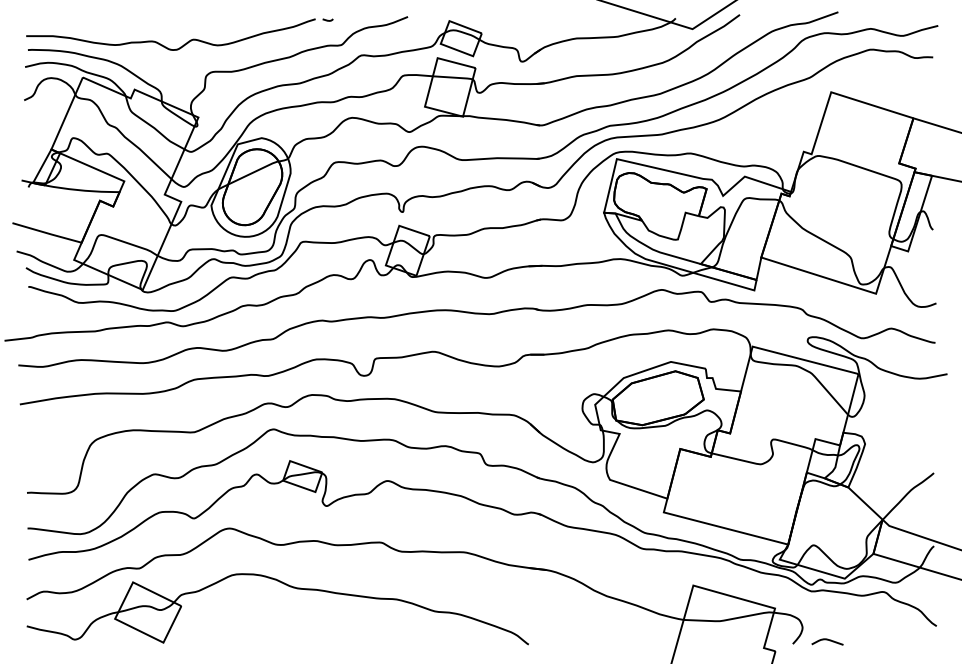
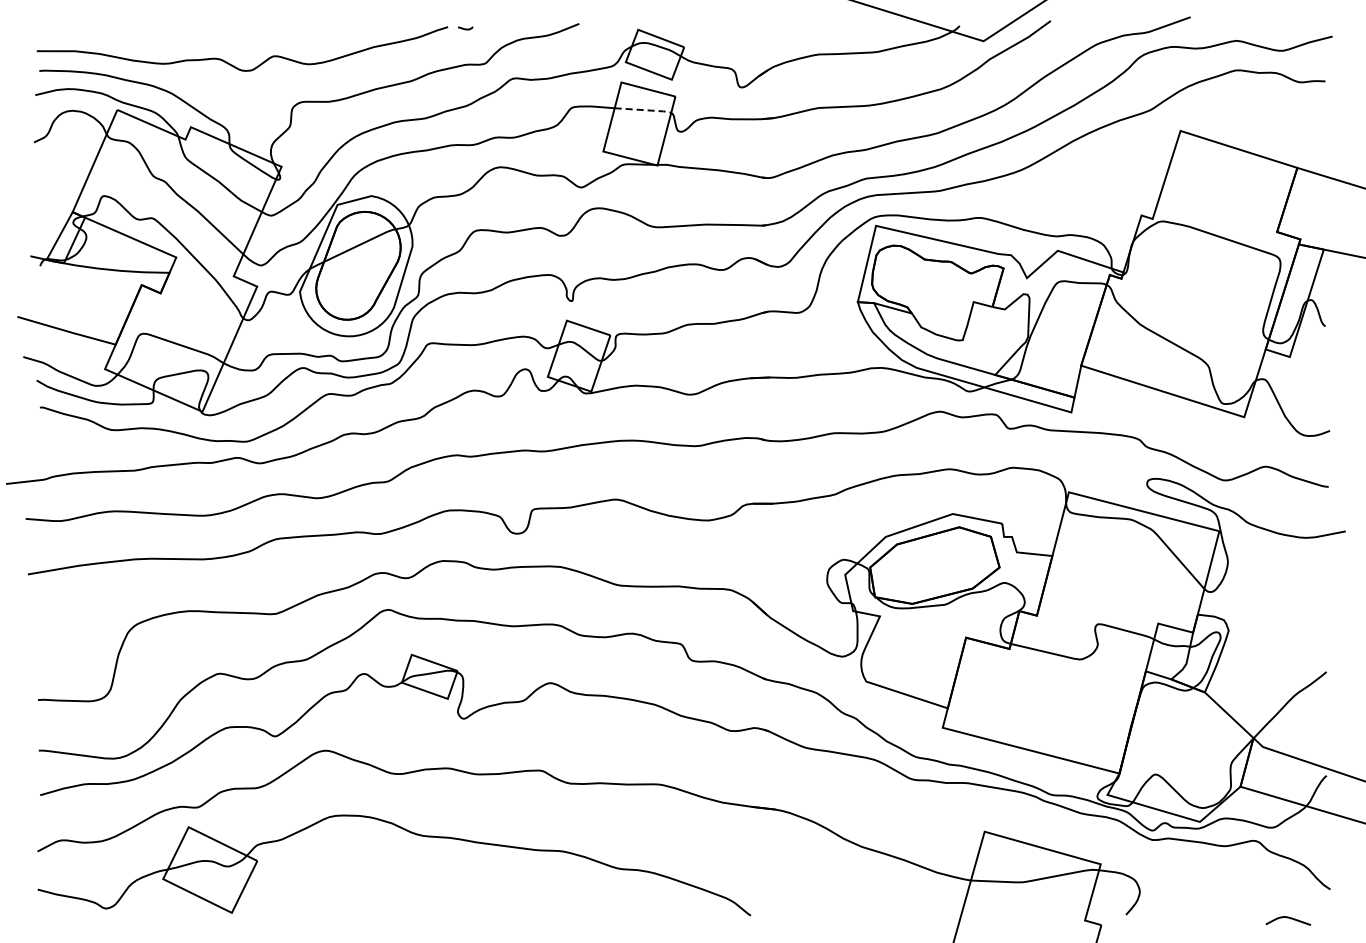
line: (453, 77) -> (644, 110), solid -> dashed
curve: (827, 640) -> (1288, 918), moved

